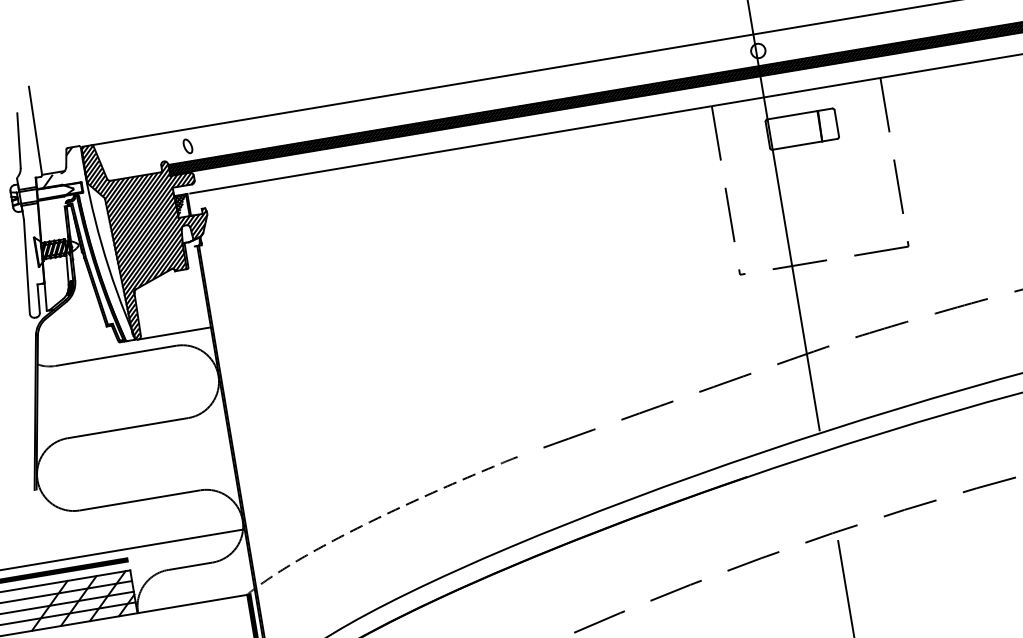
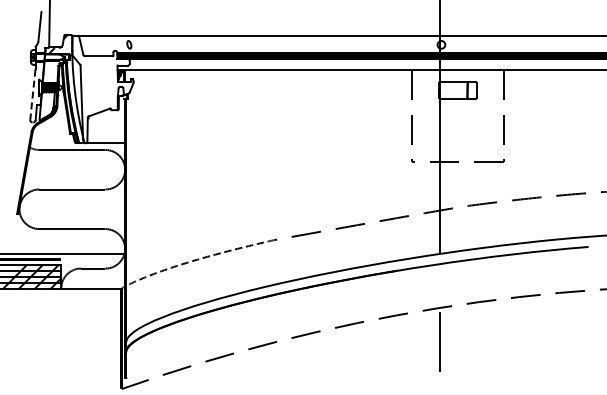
hatch: (152, 236) -> (102, 89), removed
line: (26, 268) -> (32, 95), solid -> dashed

